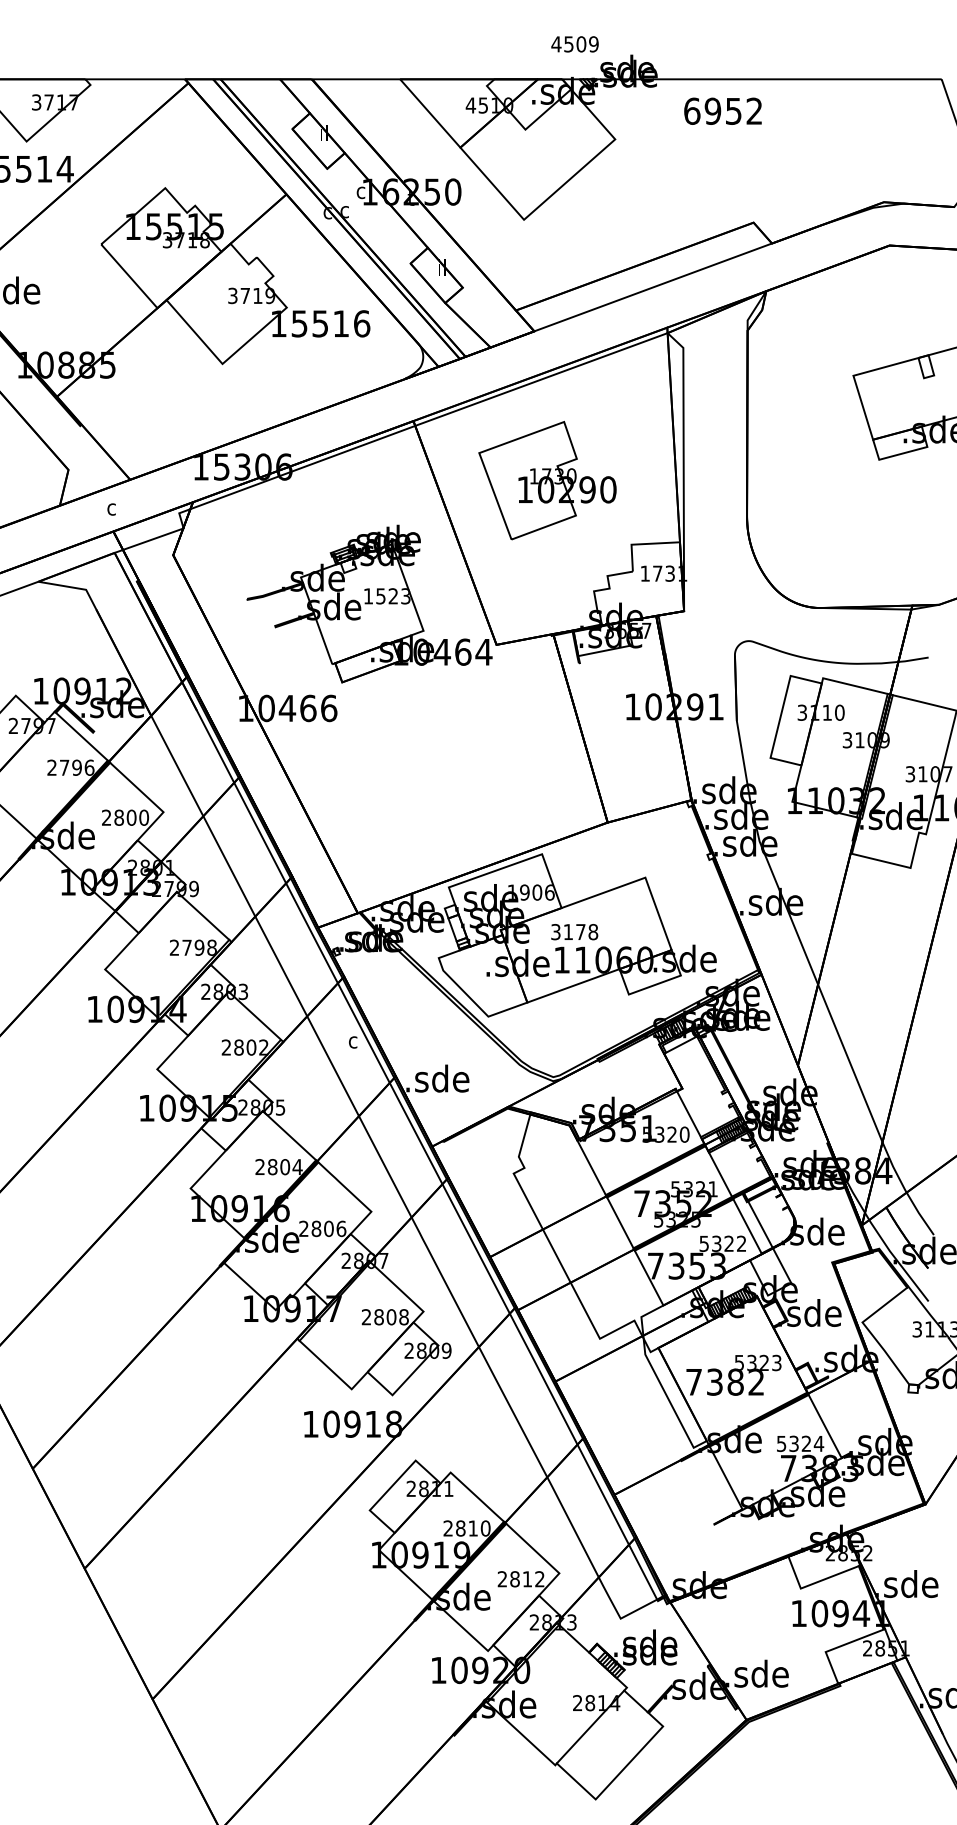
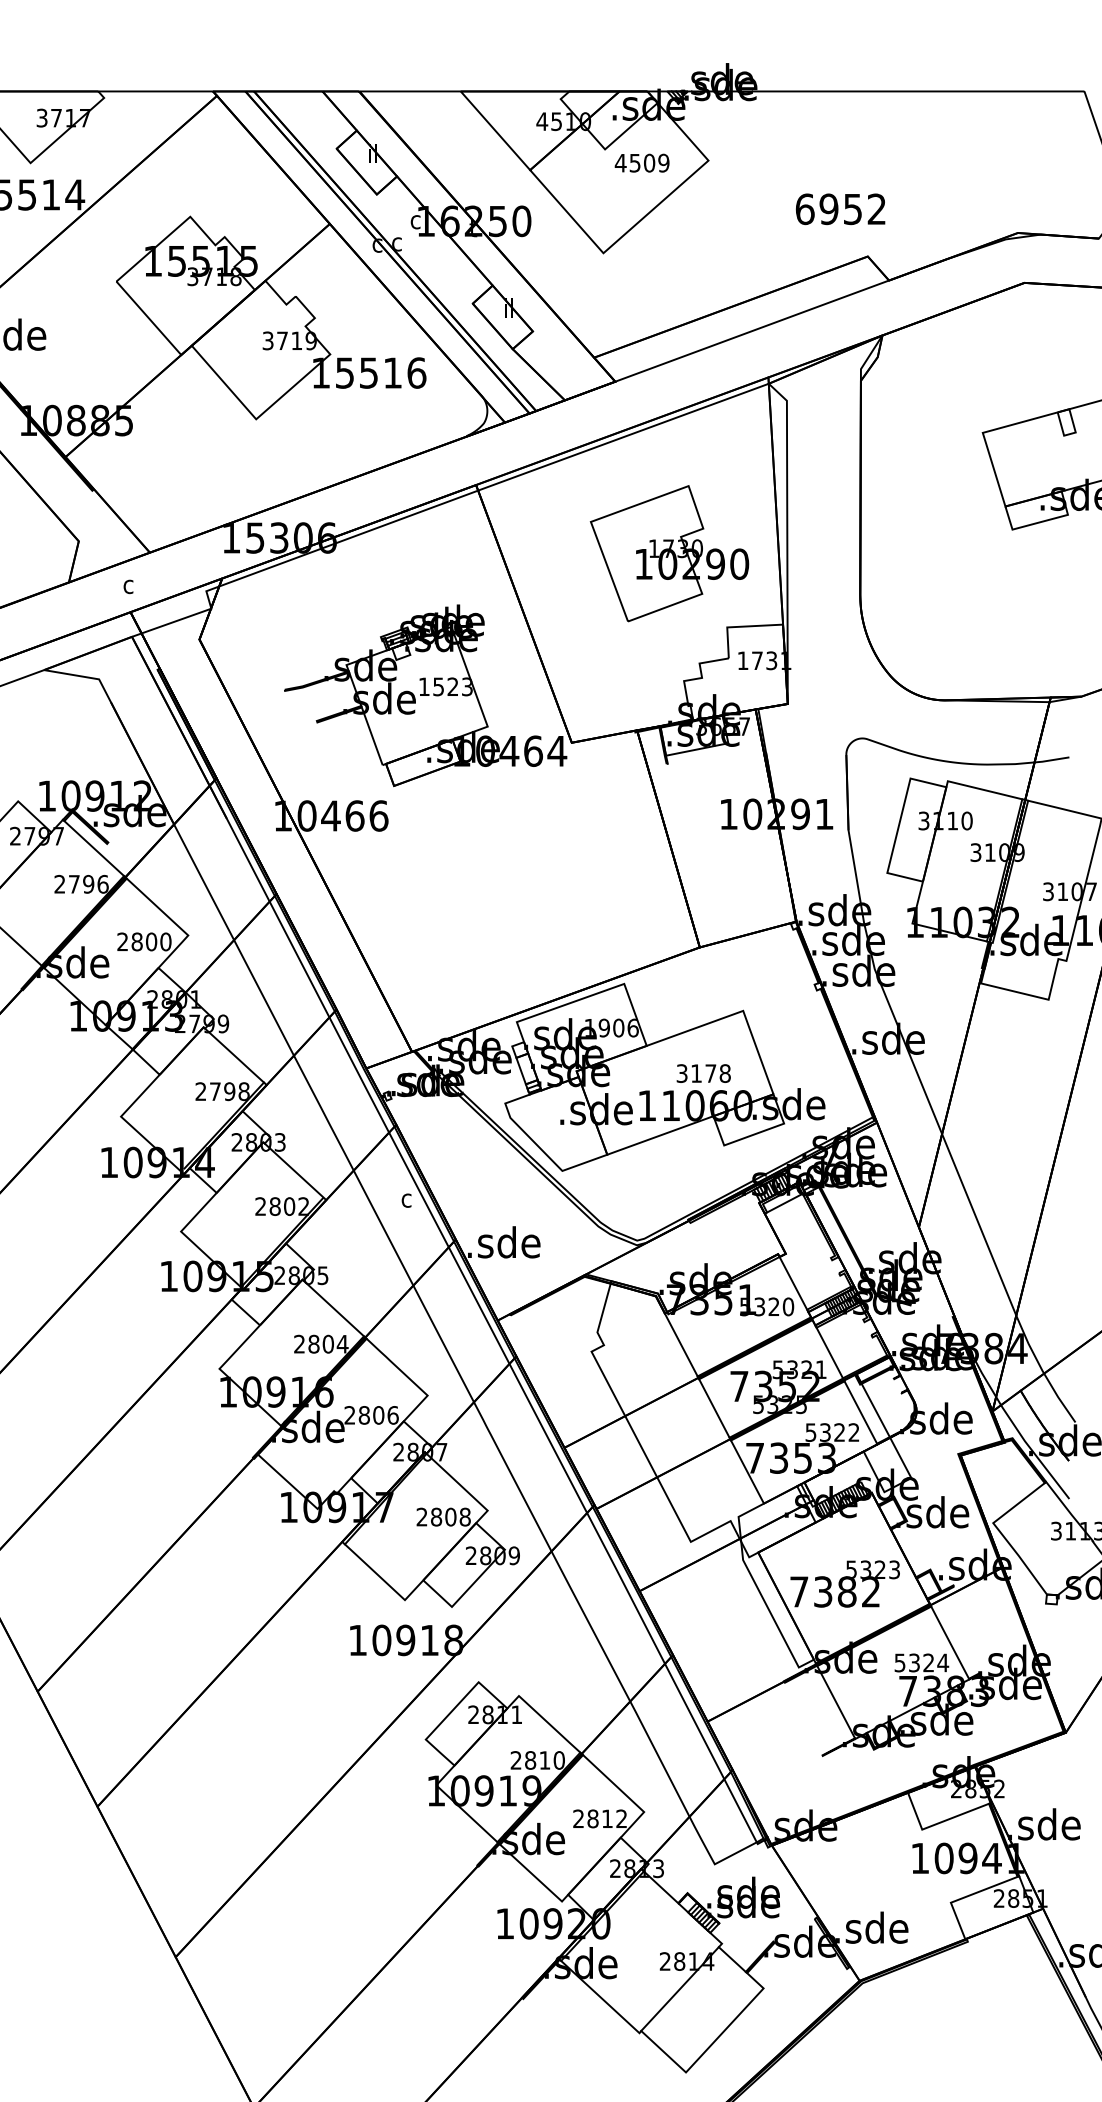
text: (574, 43) -> (641, 162), moved
text: (722, 111) -> (840, 209), moved
part: (547, 480) -> (669, 553), moved
text: (574, 932) -> (703, 1073), moved

